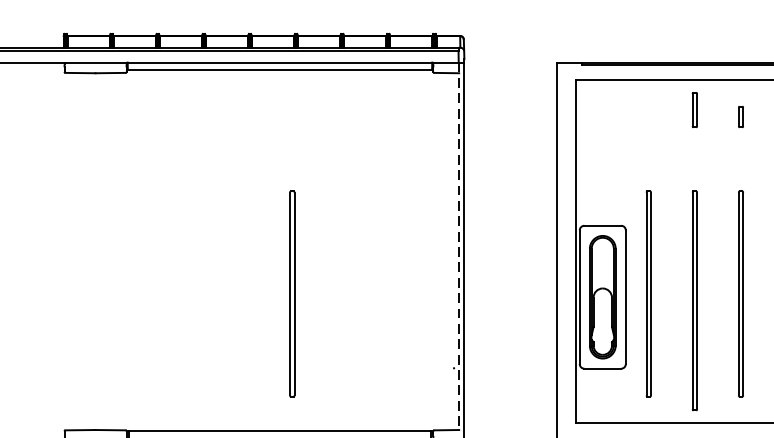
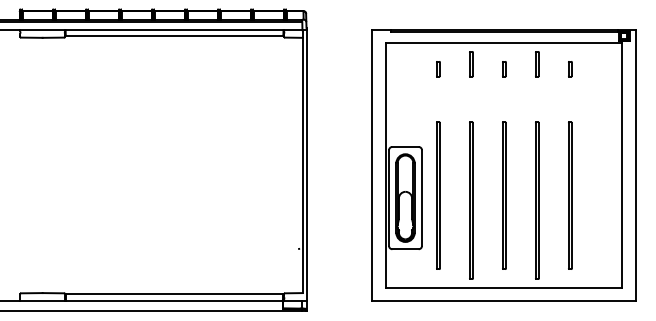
part: (648, 117) -> (438, 69), added
line: (458, 247) -> (302, 162), dashed -> solid
line: (291, 293) -> (182, 195), removed

